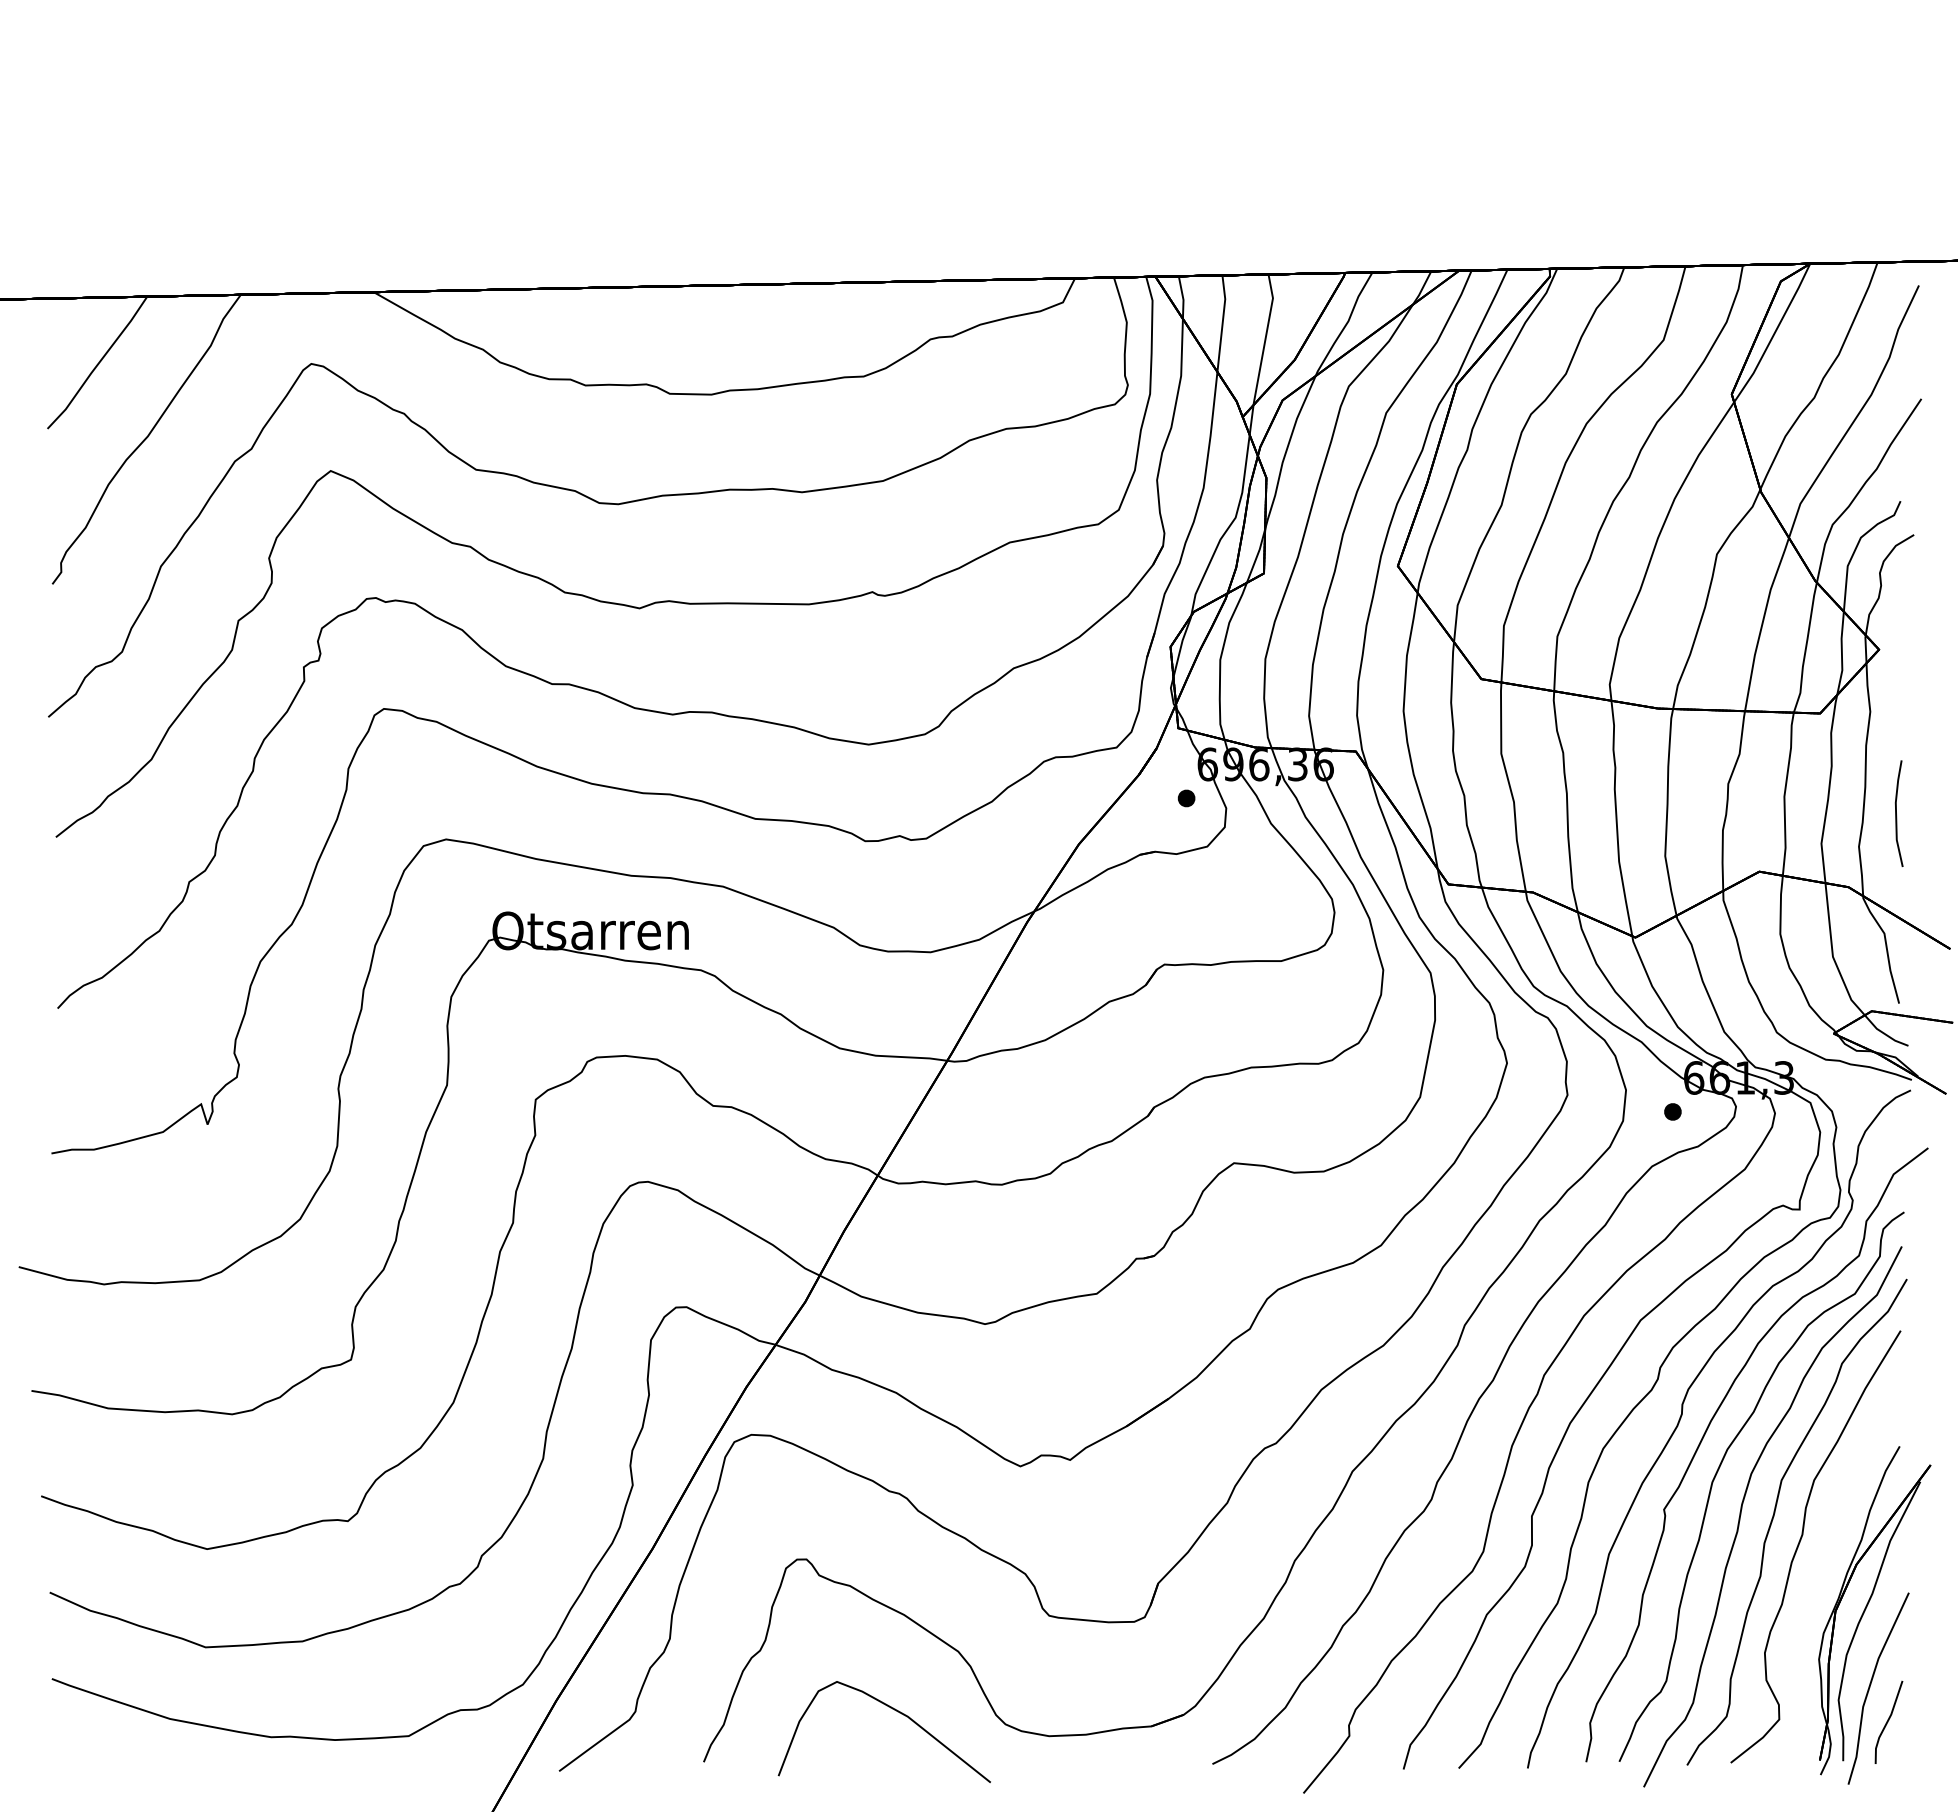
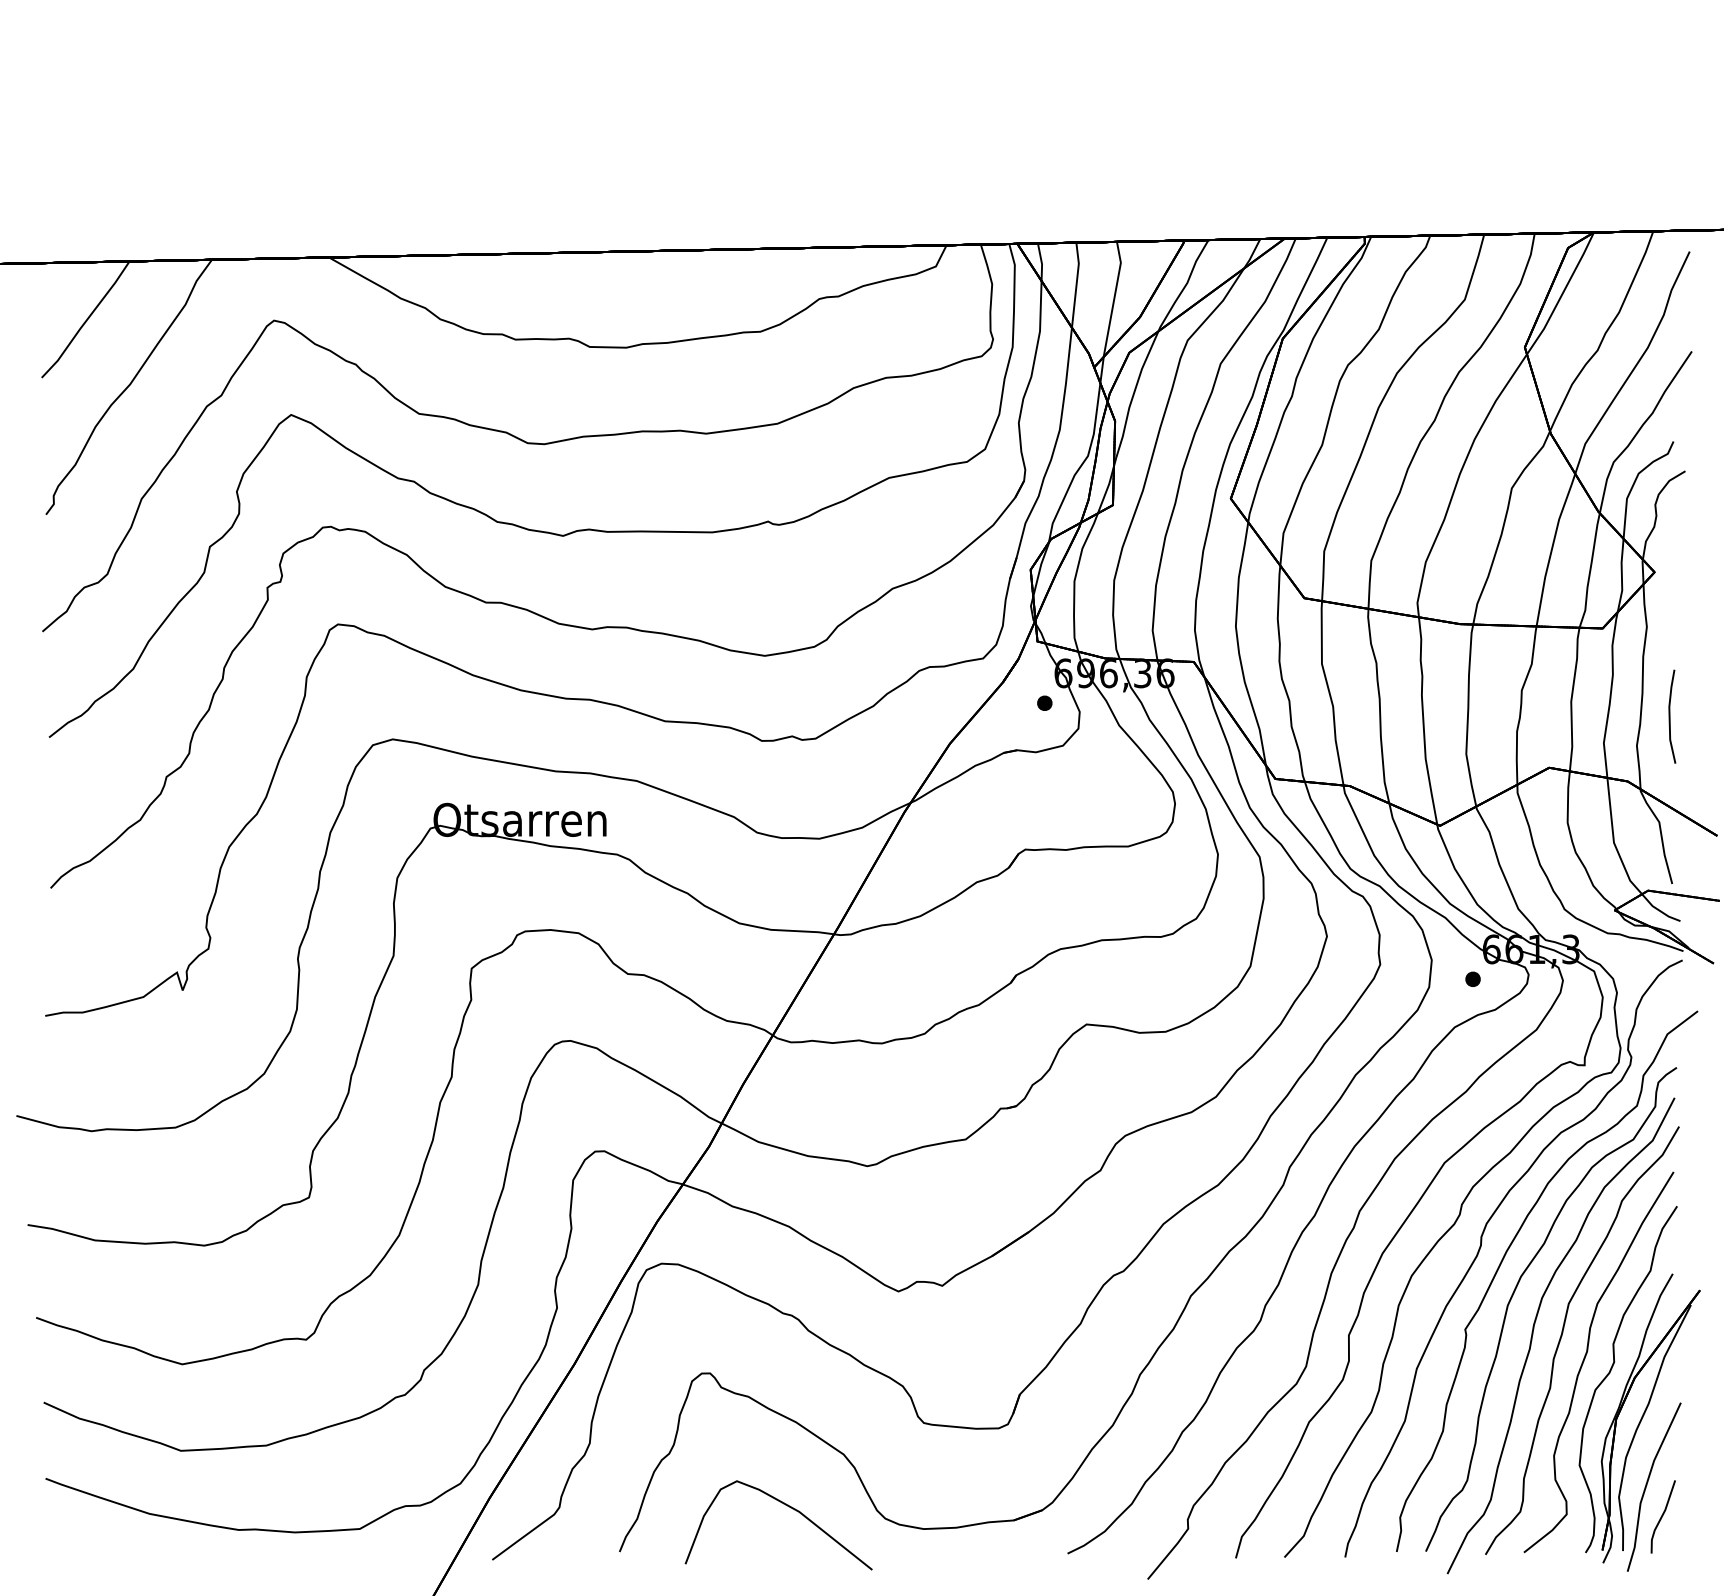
curve: (1830, 1557) -> (1611, 1371), added

